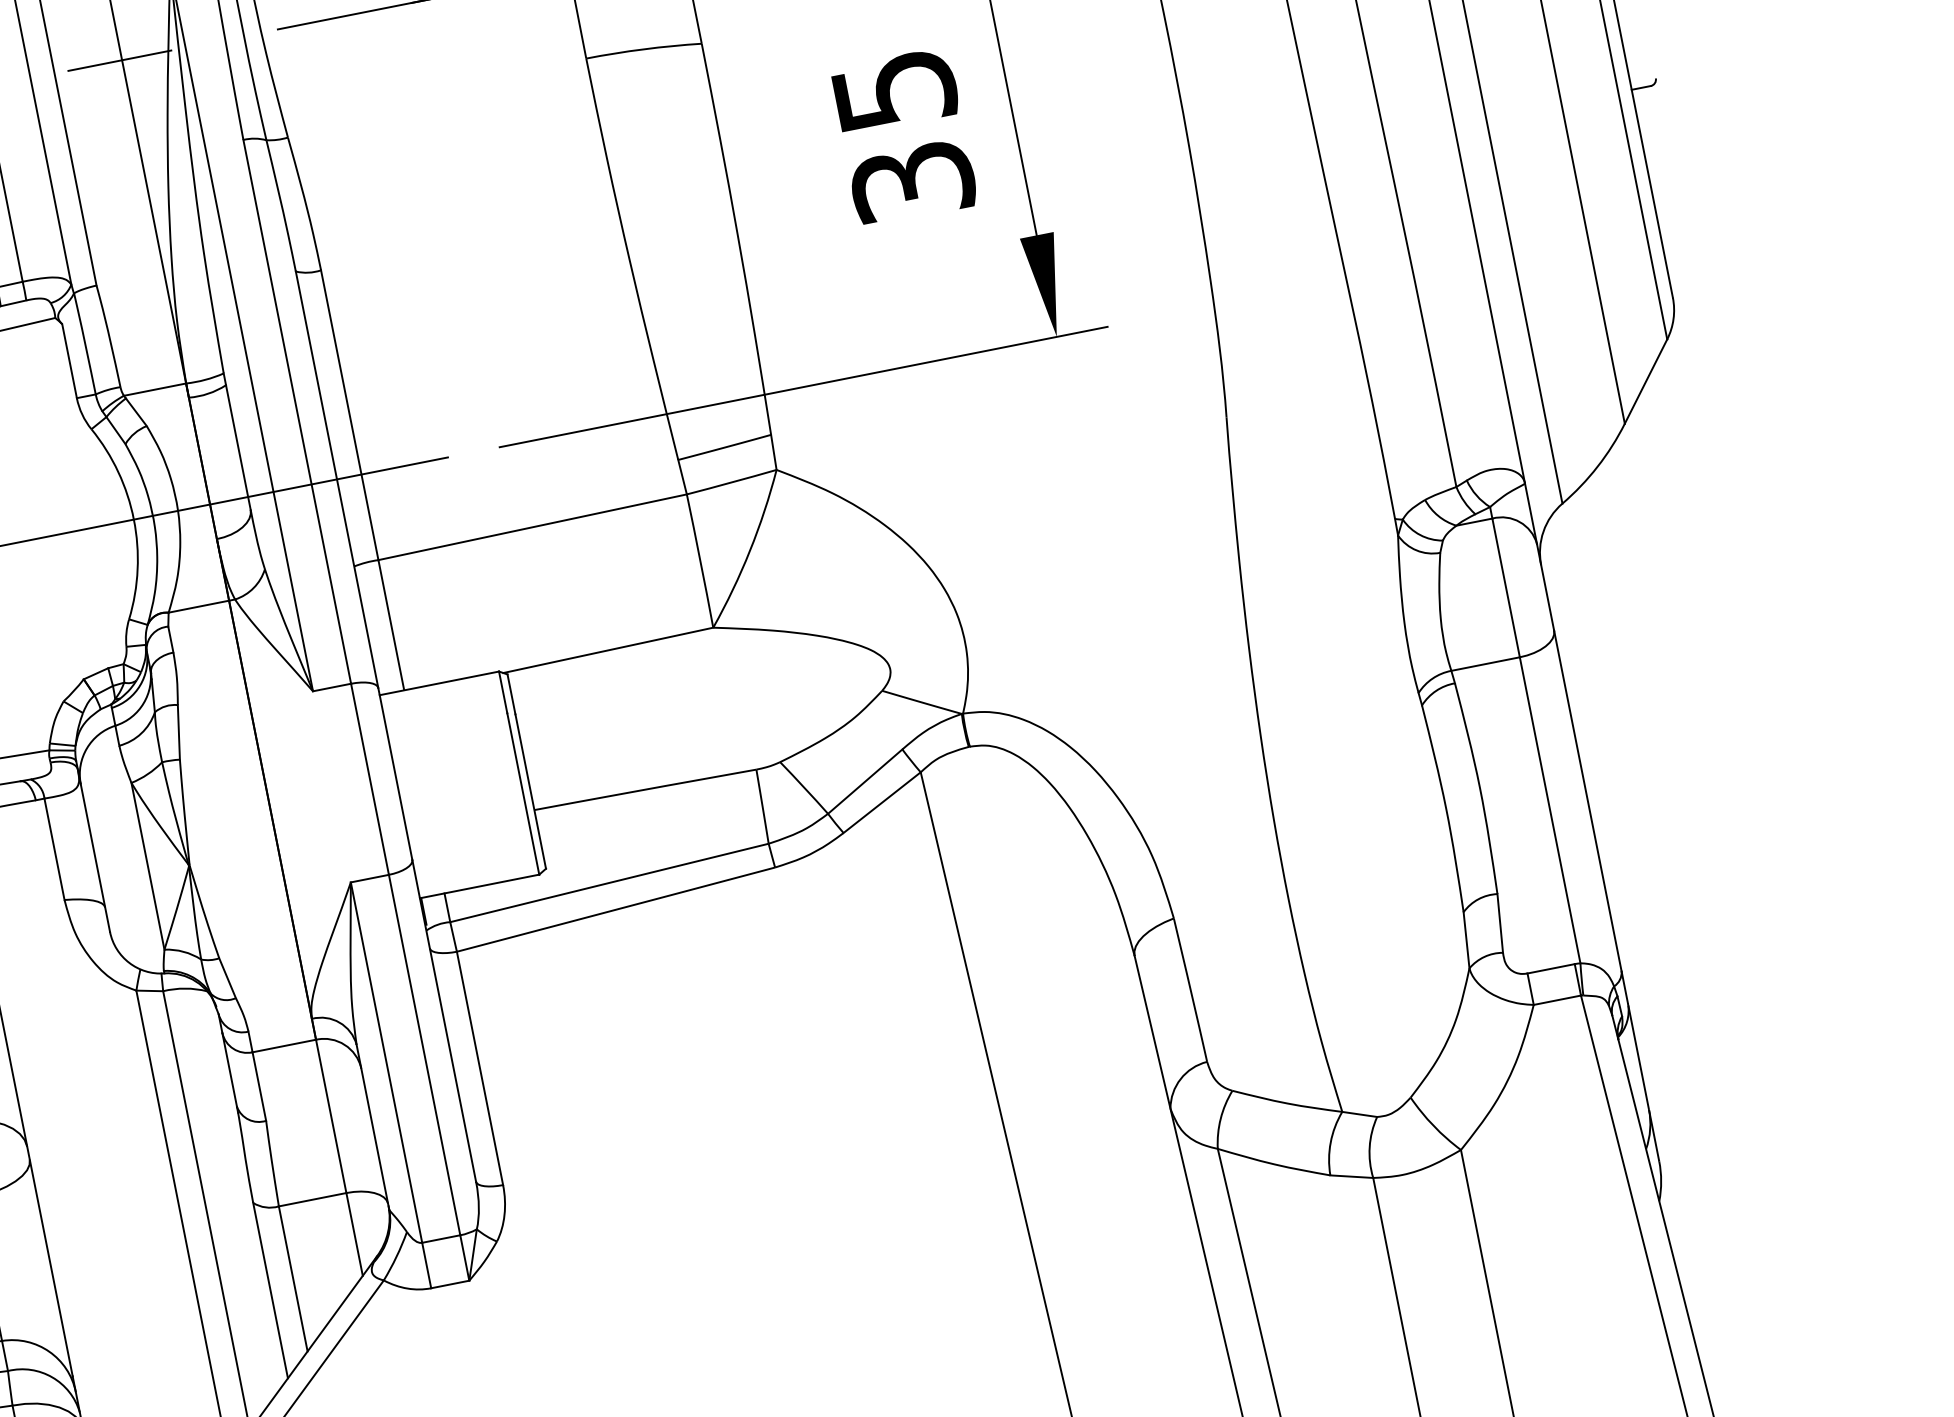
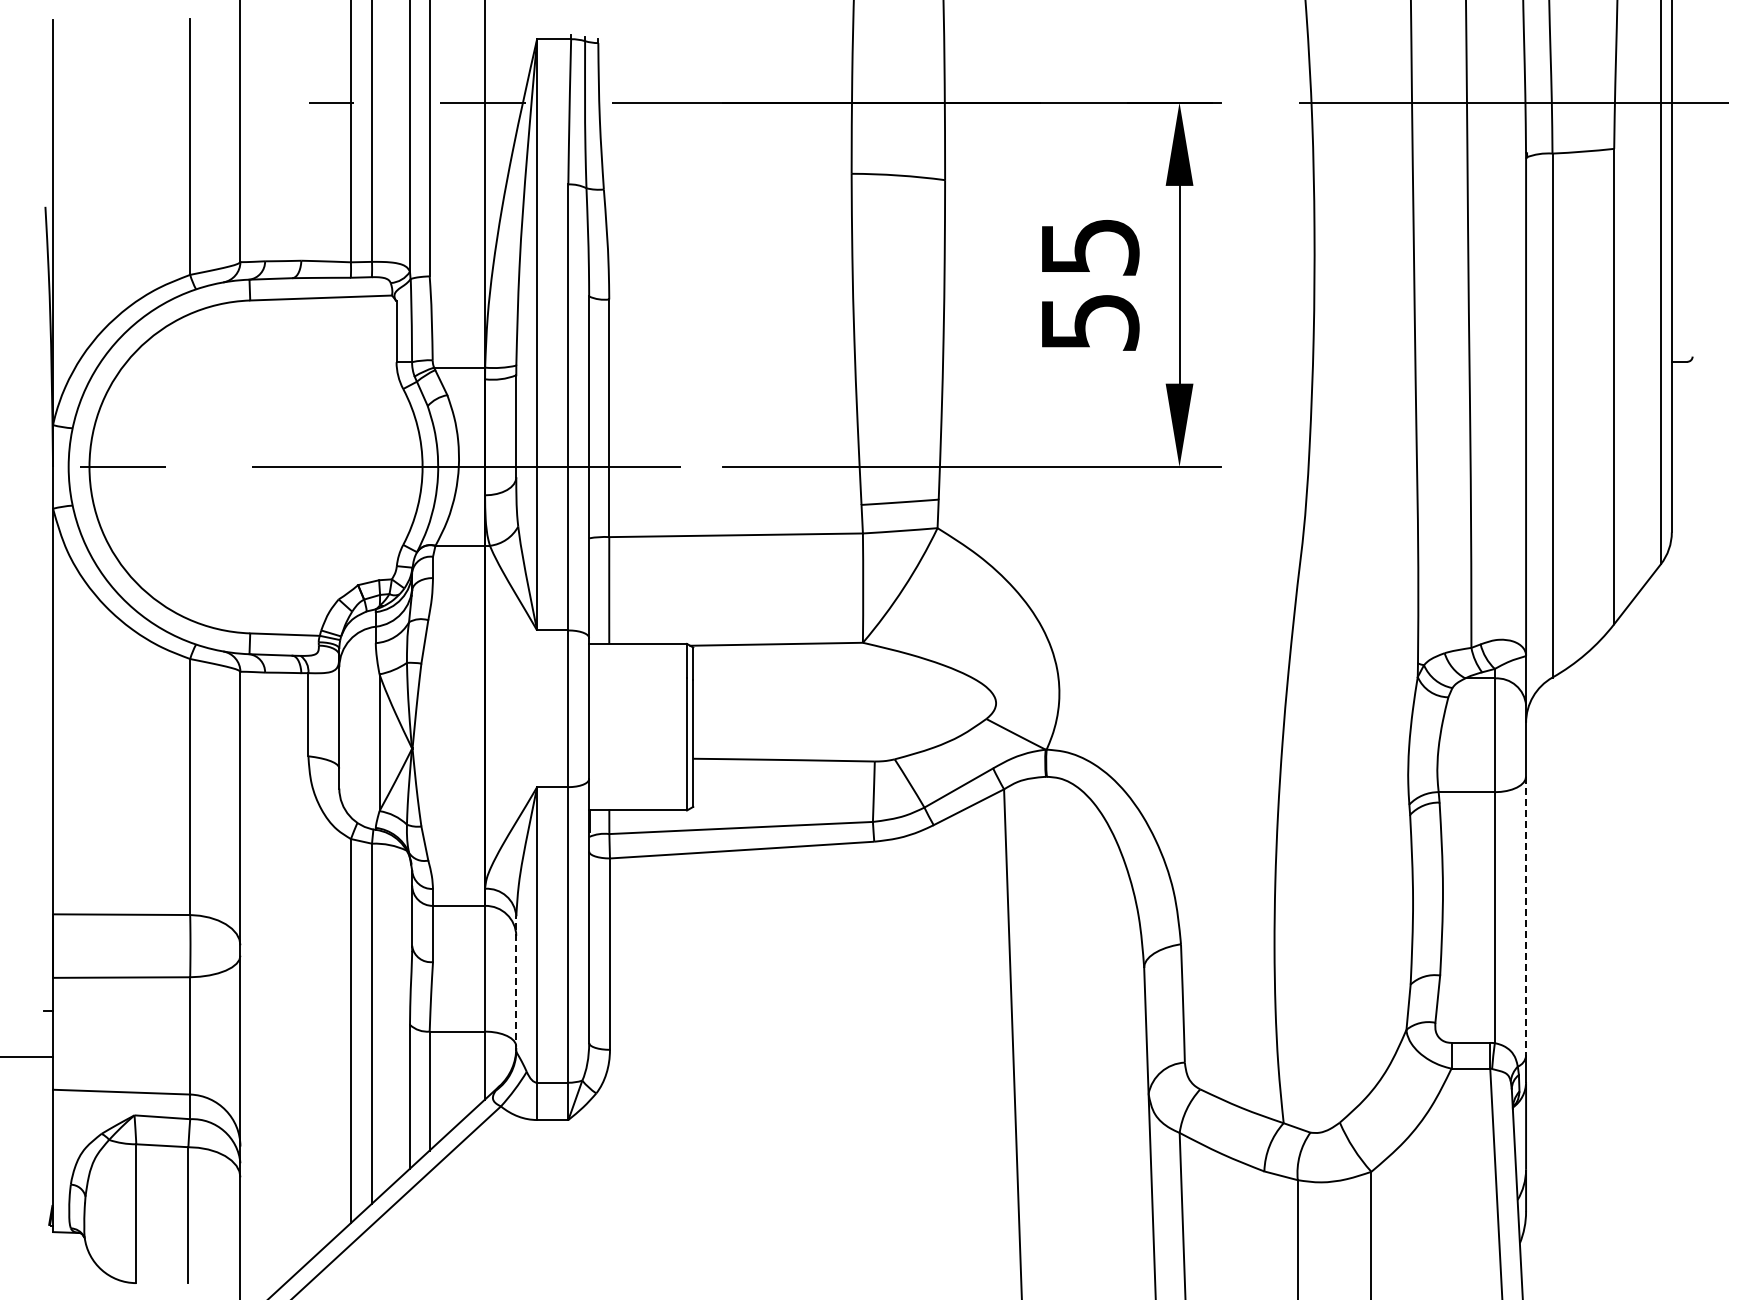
text: (912, 182) -> (1089, 322), 35 -> 55
line: (1588, 801) -> (1526, 916), solid -> dashed
line: (373, 1126) -> (516, 983), solid -> dashed

